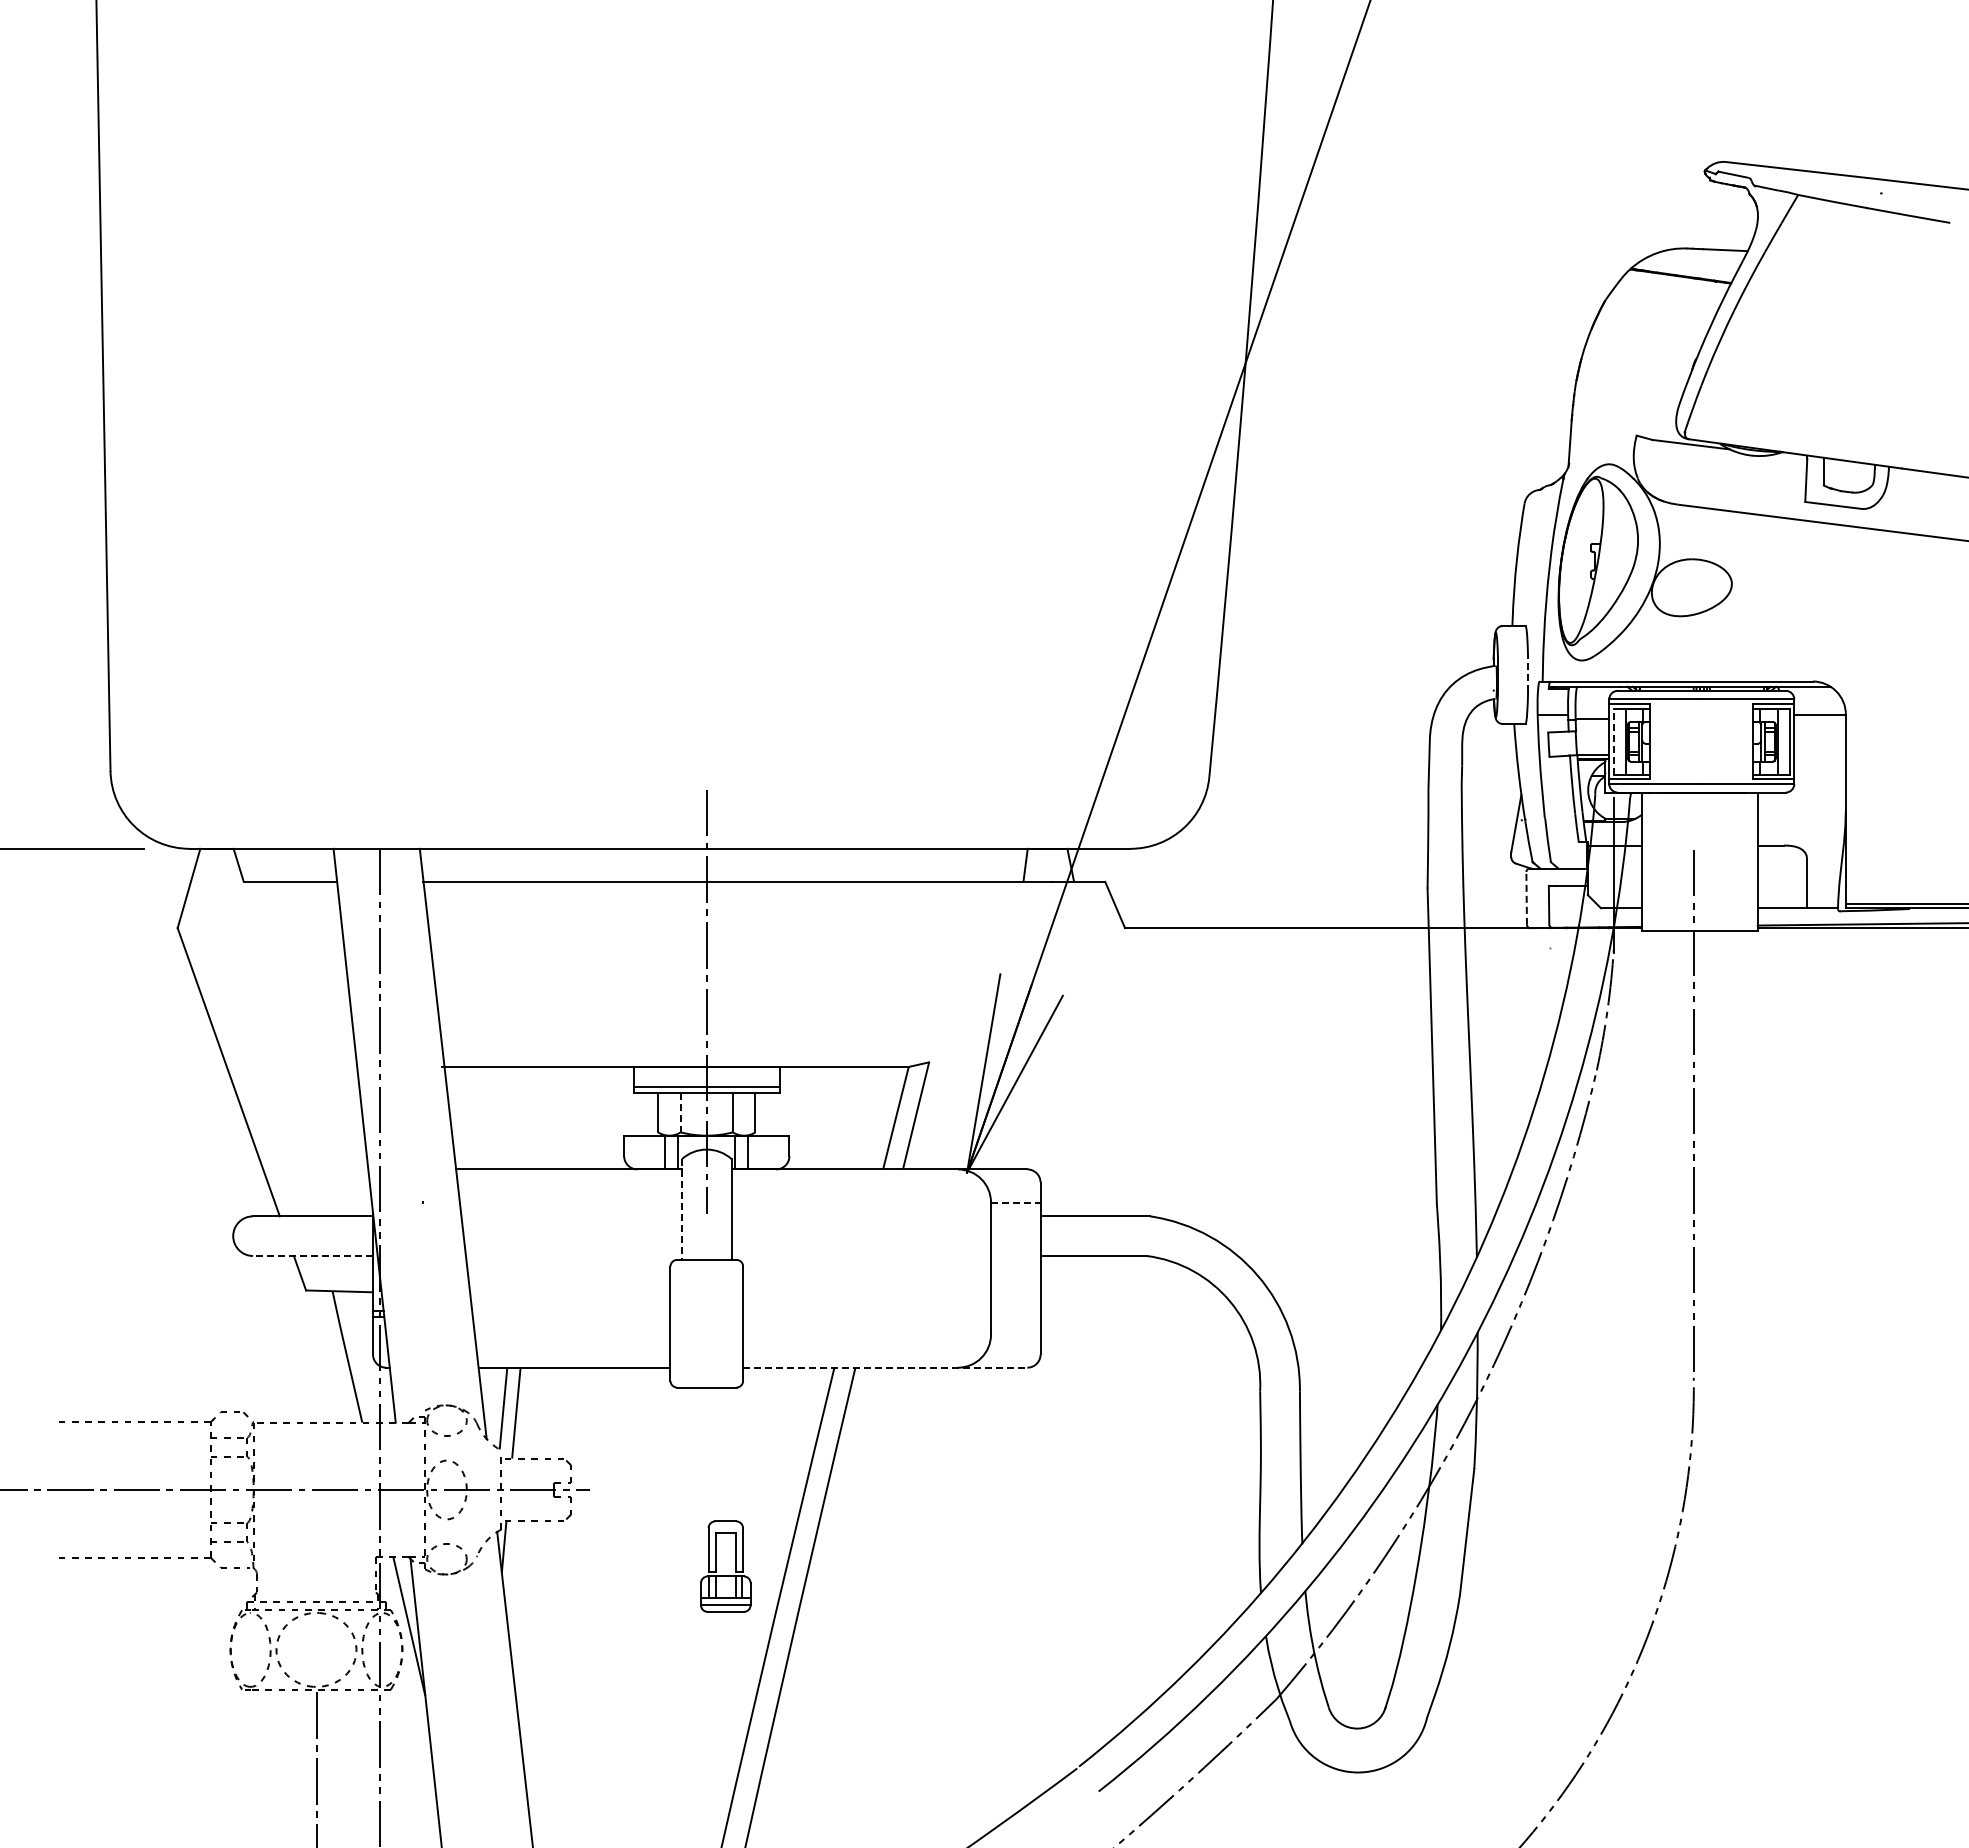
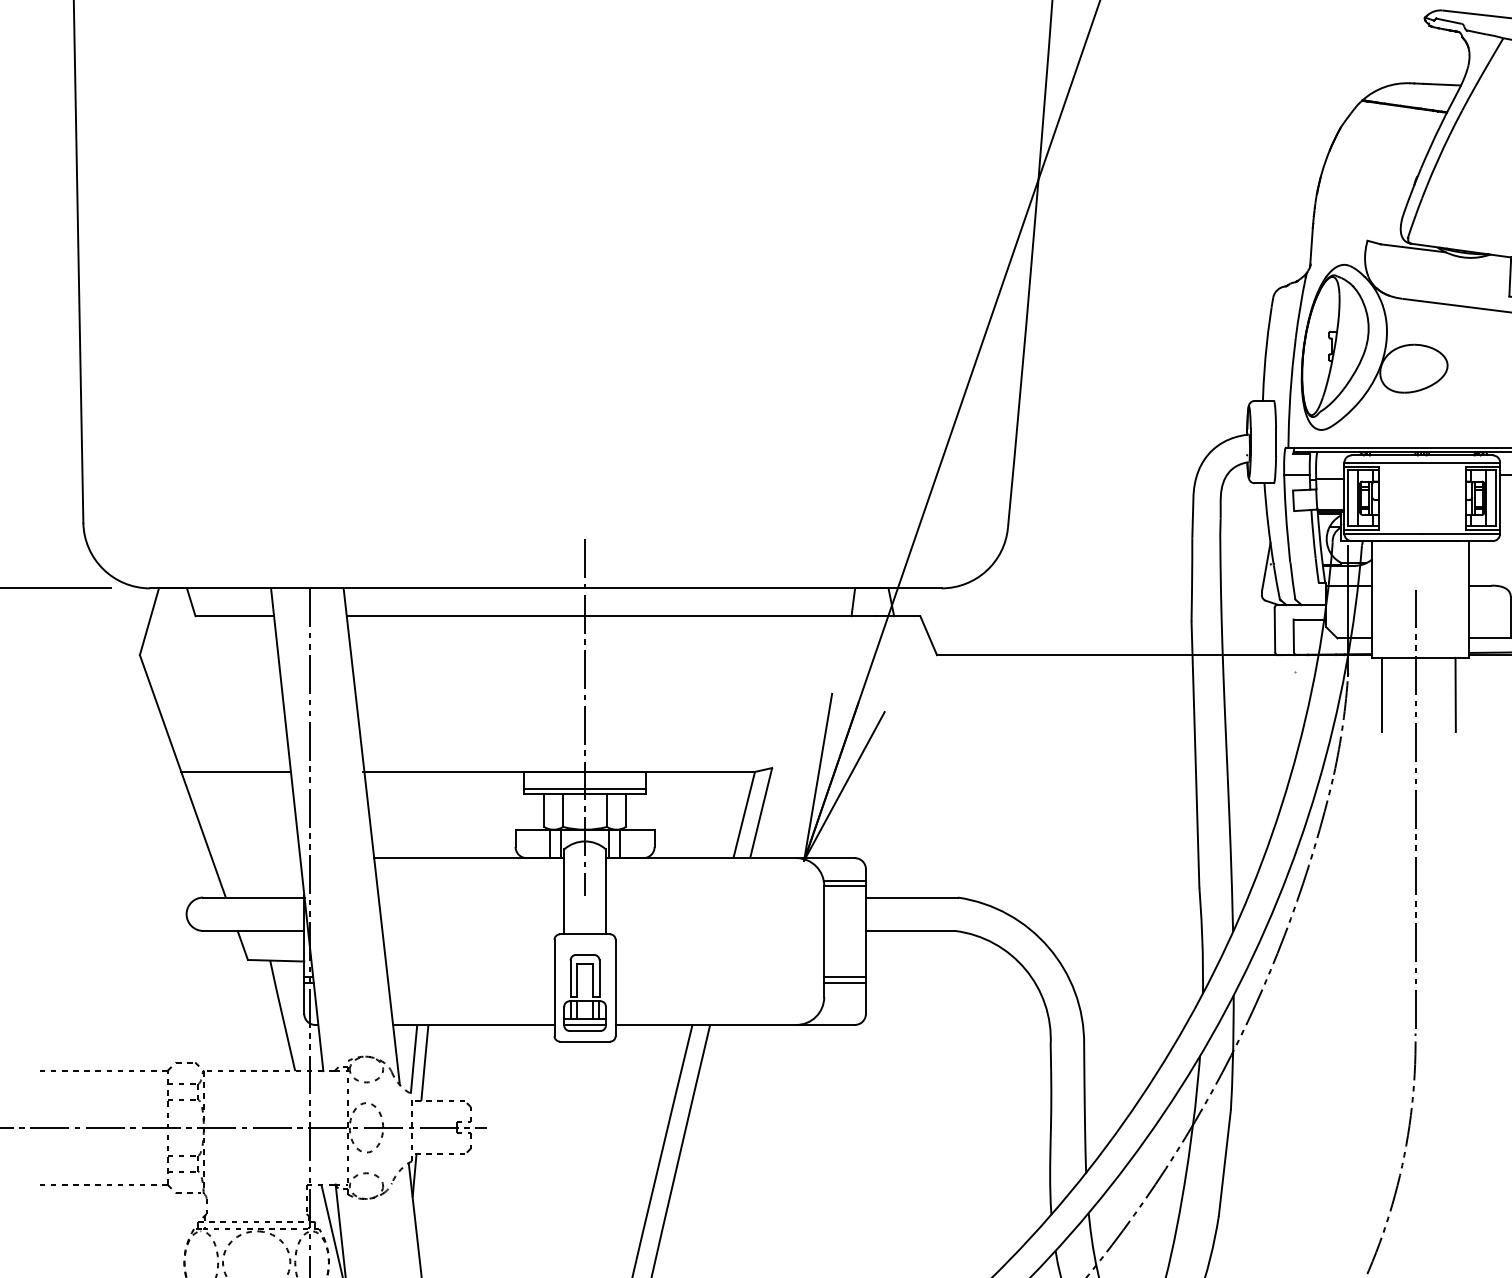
line: (1528, 674) -> (1276, 441), dashed -> solid
line: (1613, 741) -> (1347, 498), dashed -> solid
line: (1526, 897) -> (1274, 629), dashed -> solid
line: (1653, 975) -> (1381, 694), added
line: (1741, 975) -> (1455, 694), added
line: (291, 1066) -> (235, 771), added
line: (680, 1113) -> (562, 811), dashed -> solid
line: (1015, 1196) -> (844, 880), added
line: (1015, 1203) -> (844, 886), dashed -> solid
line: (682, 1210) -> (564, 892), dashed -> solid
line: (313, 1255) -> (254, 930), dashed -> solid
line: (1015, 1310) -> (844, 976), added
line: (1015, 1317) -> (844, 982), added
line: (885, 1367) -> (735, 1024), dashed -> solid
part: (716, 1566) -> (577, 992), moved

